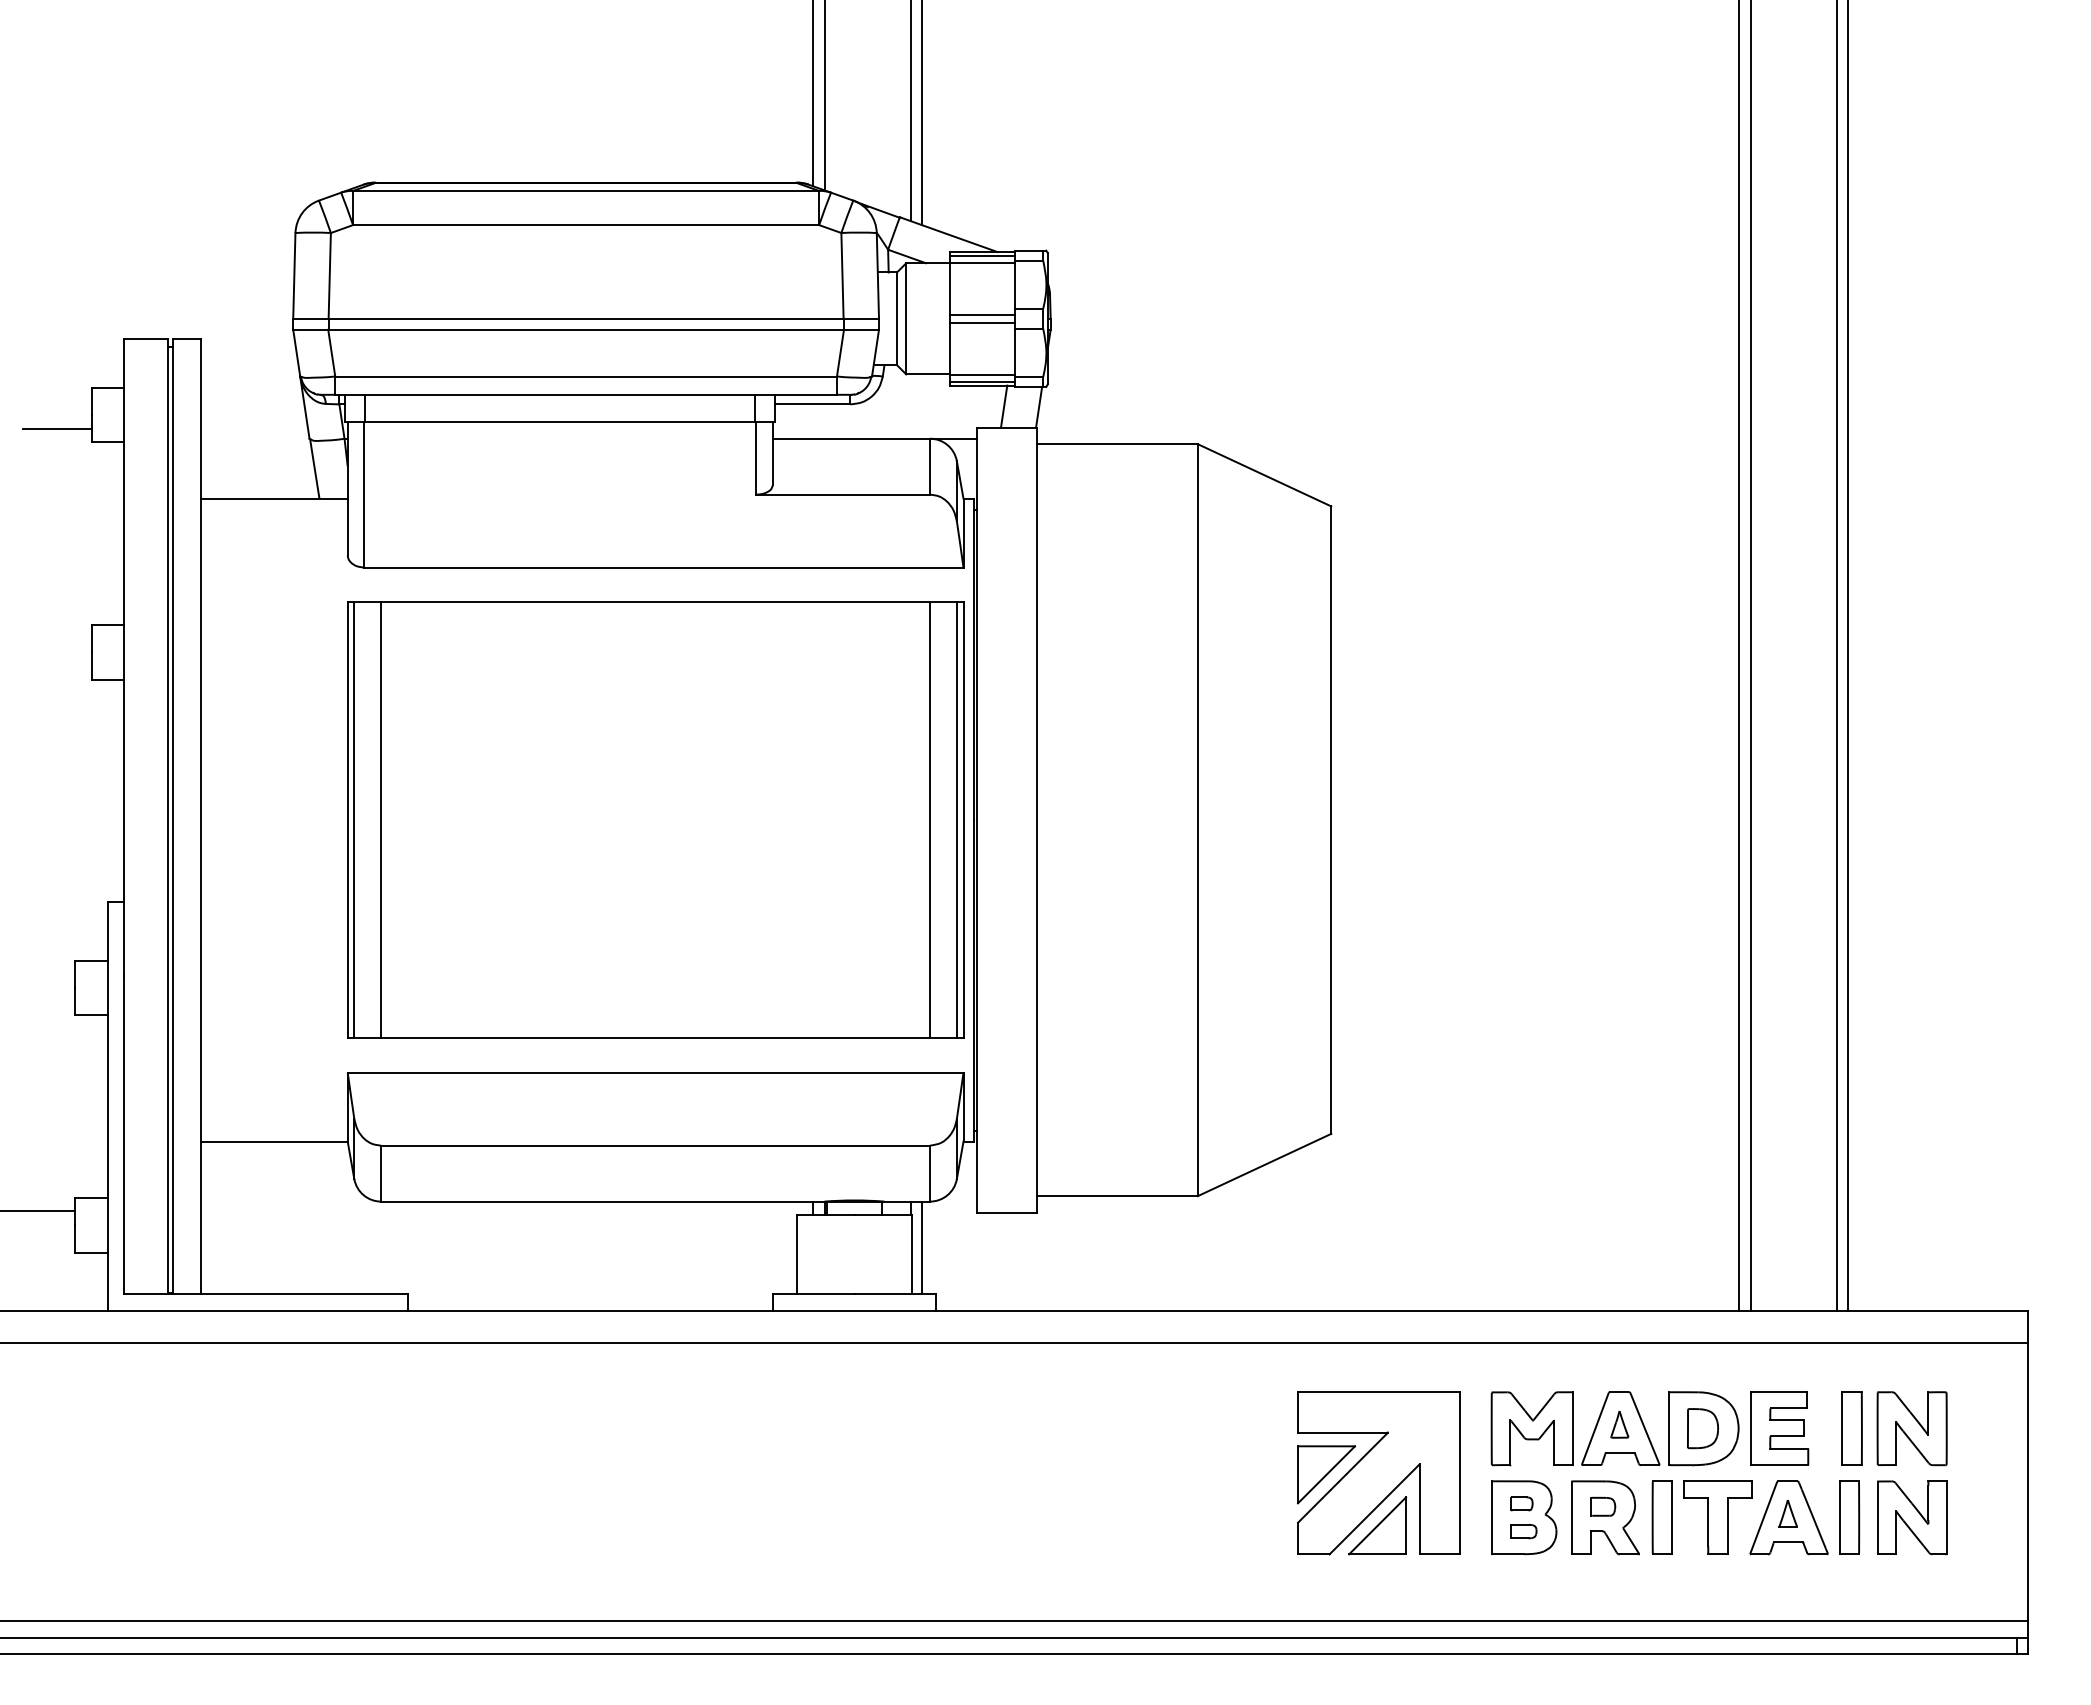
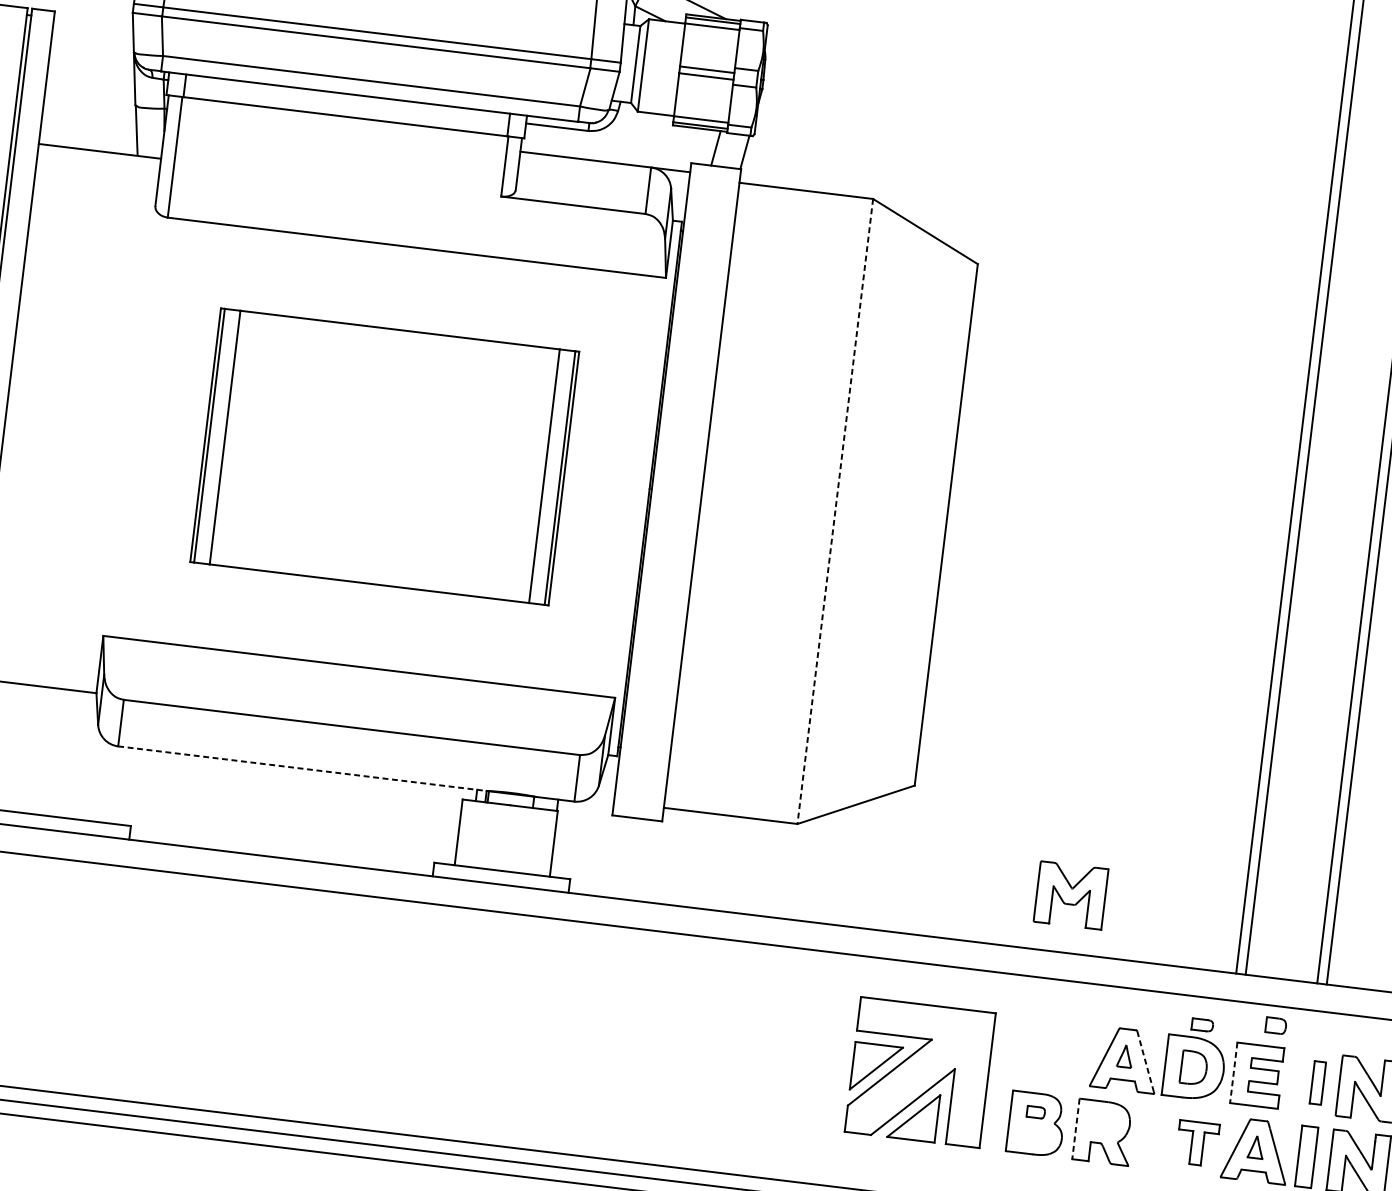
part: (655, 819) -> (384, 456), size x0.7
line: (1197, 820) -> (835, 511), solid -> dashed
line: (602, 1201) -> (302, 768), solid -> dashed
line: (922, 1247) -> (563, 838), removed
line: (1644, 1427) -> (1145, 1061), solid -> dashed
part: (1531, 1428) -> (1070, 895), moved
part: (1851, 1428) -> (1317, 1082), size x0.7
line: (1750, 1429) -> (1233, 1073), solid -> dashed
part: (1603, 1506) -> (1276, 1025), moved
part: (1661, 1517) -> (1150, 1137), removed
part: (1717, 1517) -> (1197, 1143), size x0.7
line: (1571, 1518) -> (1075, 1129), solid -> dashed
part: (1523, 1531) -> (1202, 1025), moved

